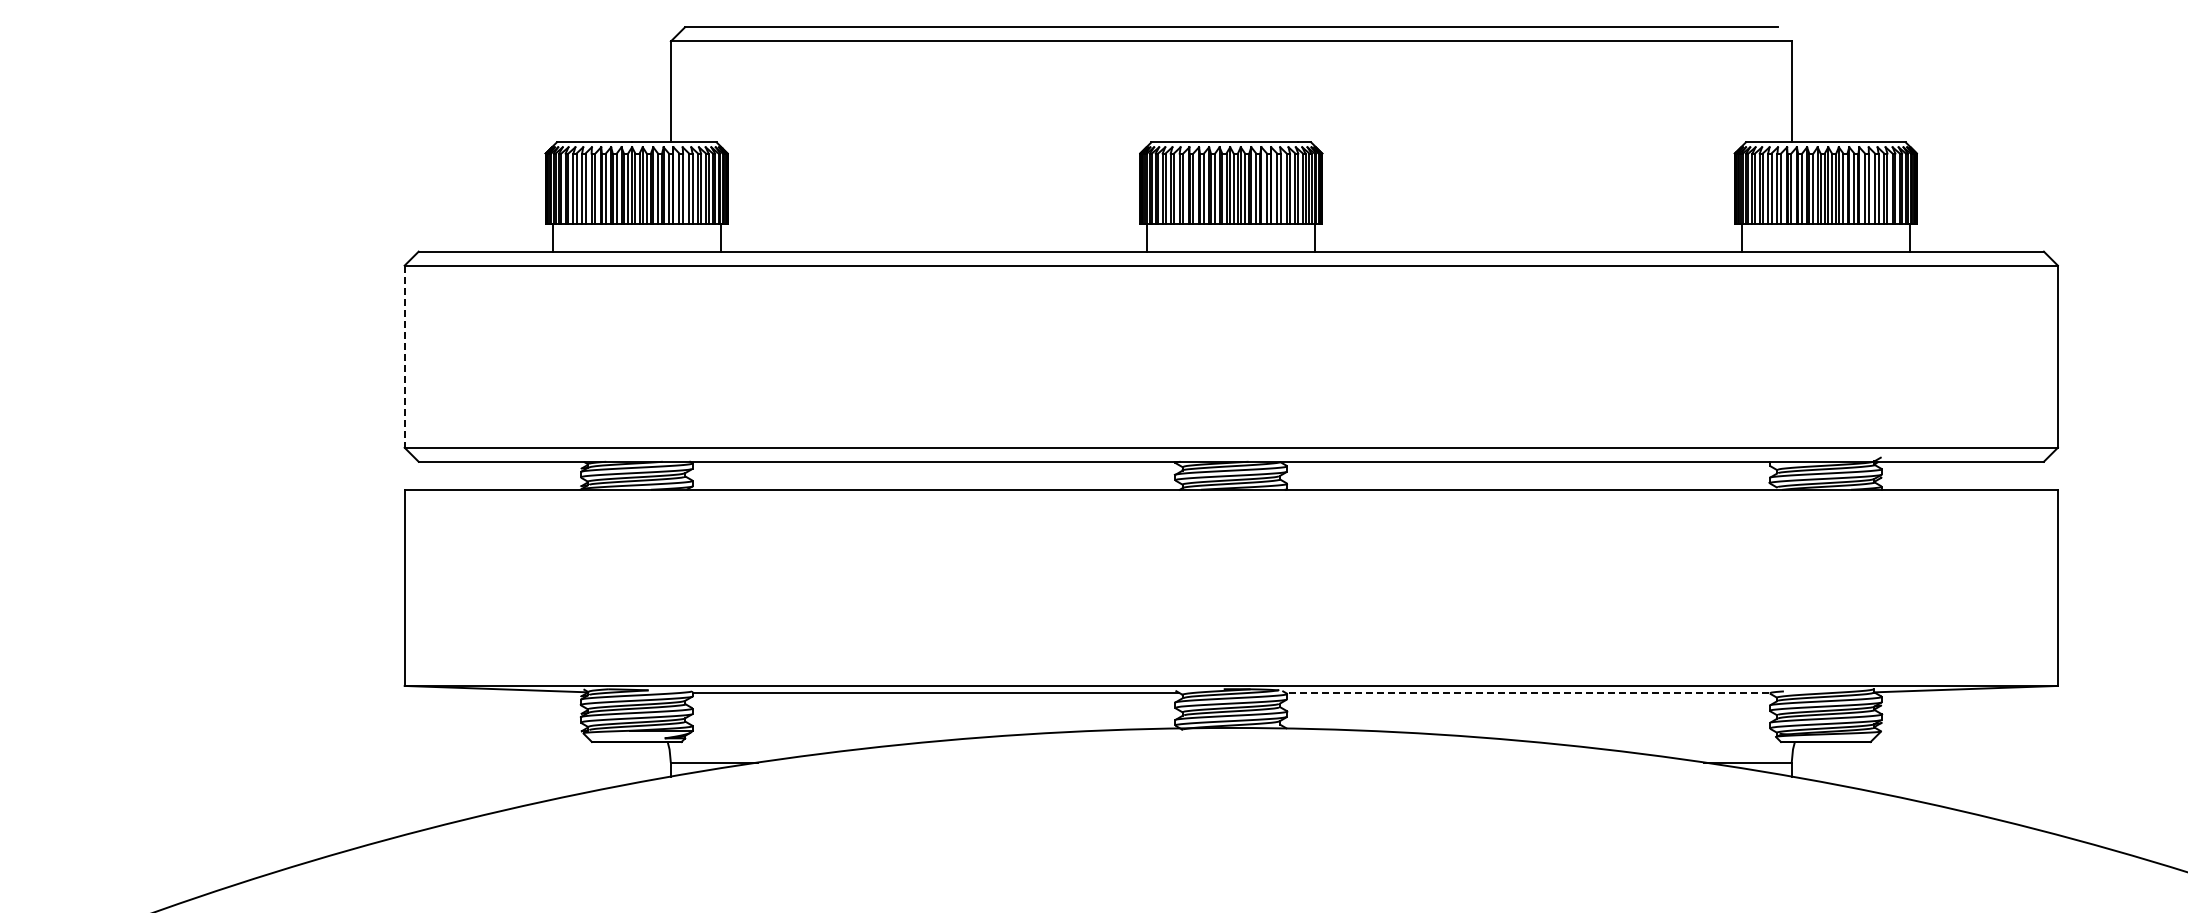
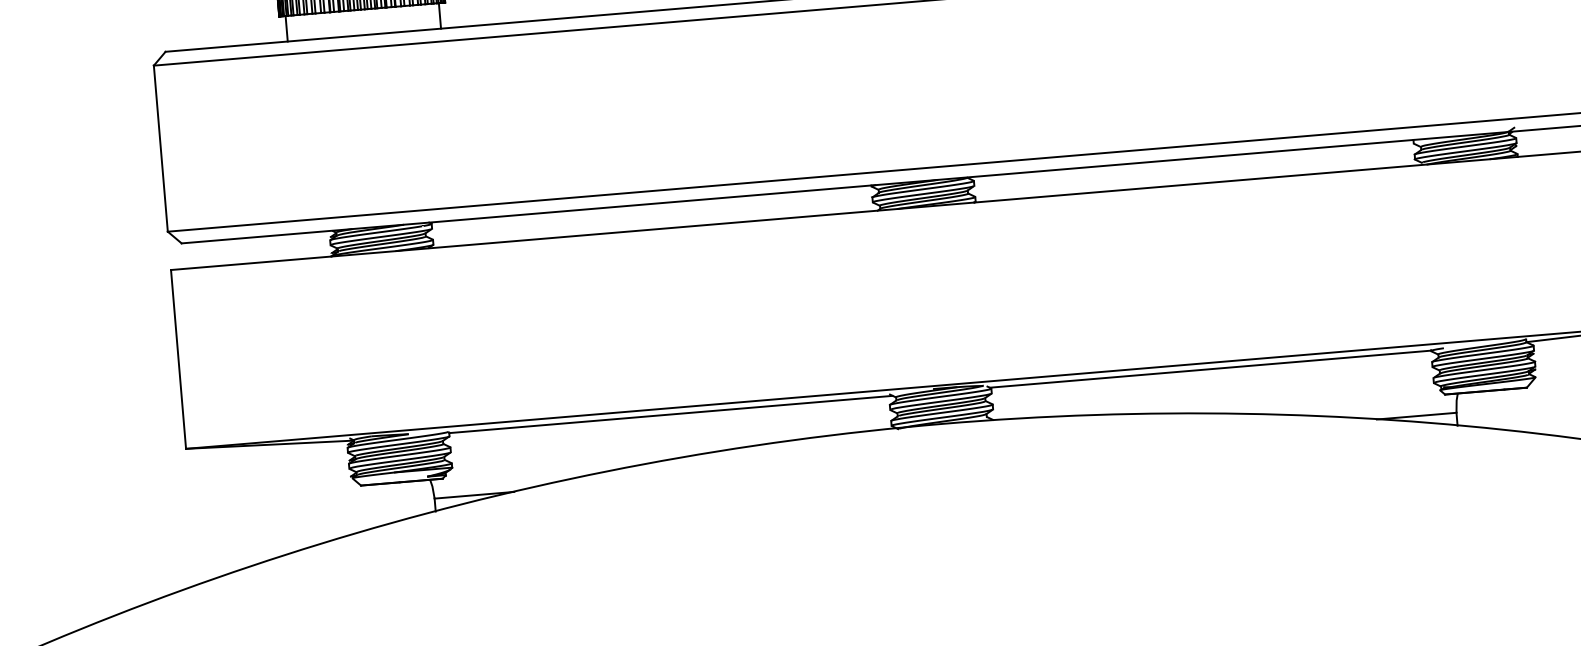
line: (404, 357) -> (160, 149), dashed -> solid
line: (1527, 692) -> (1210, 368), dashed -> solid

